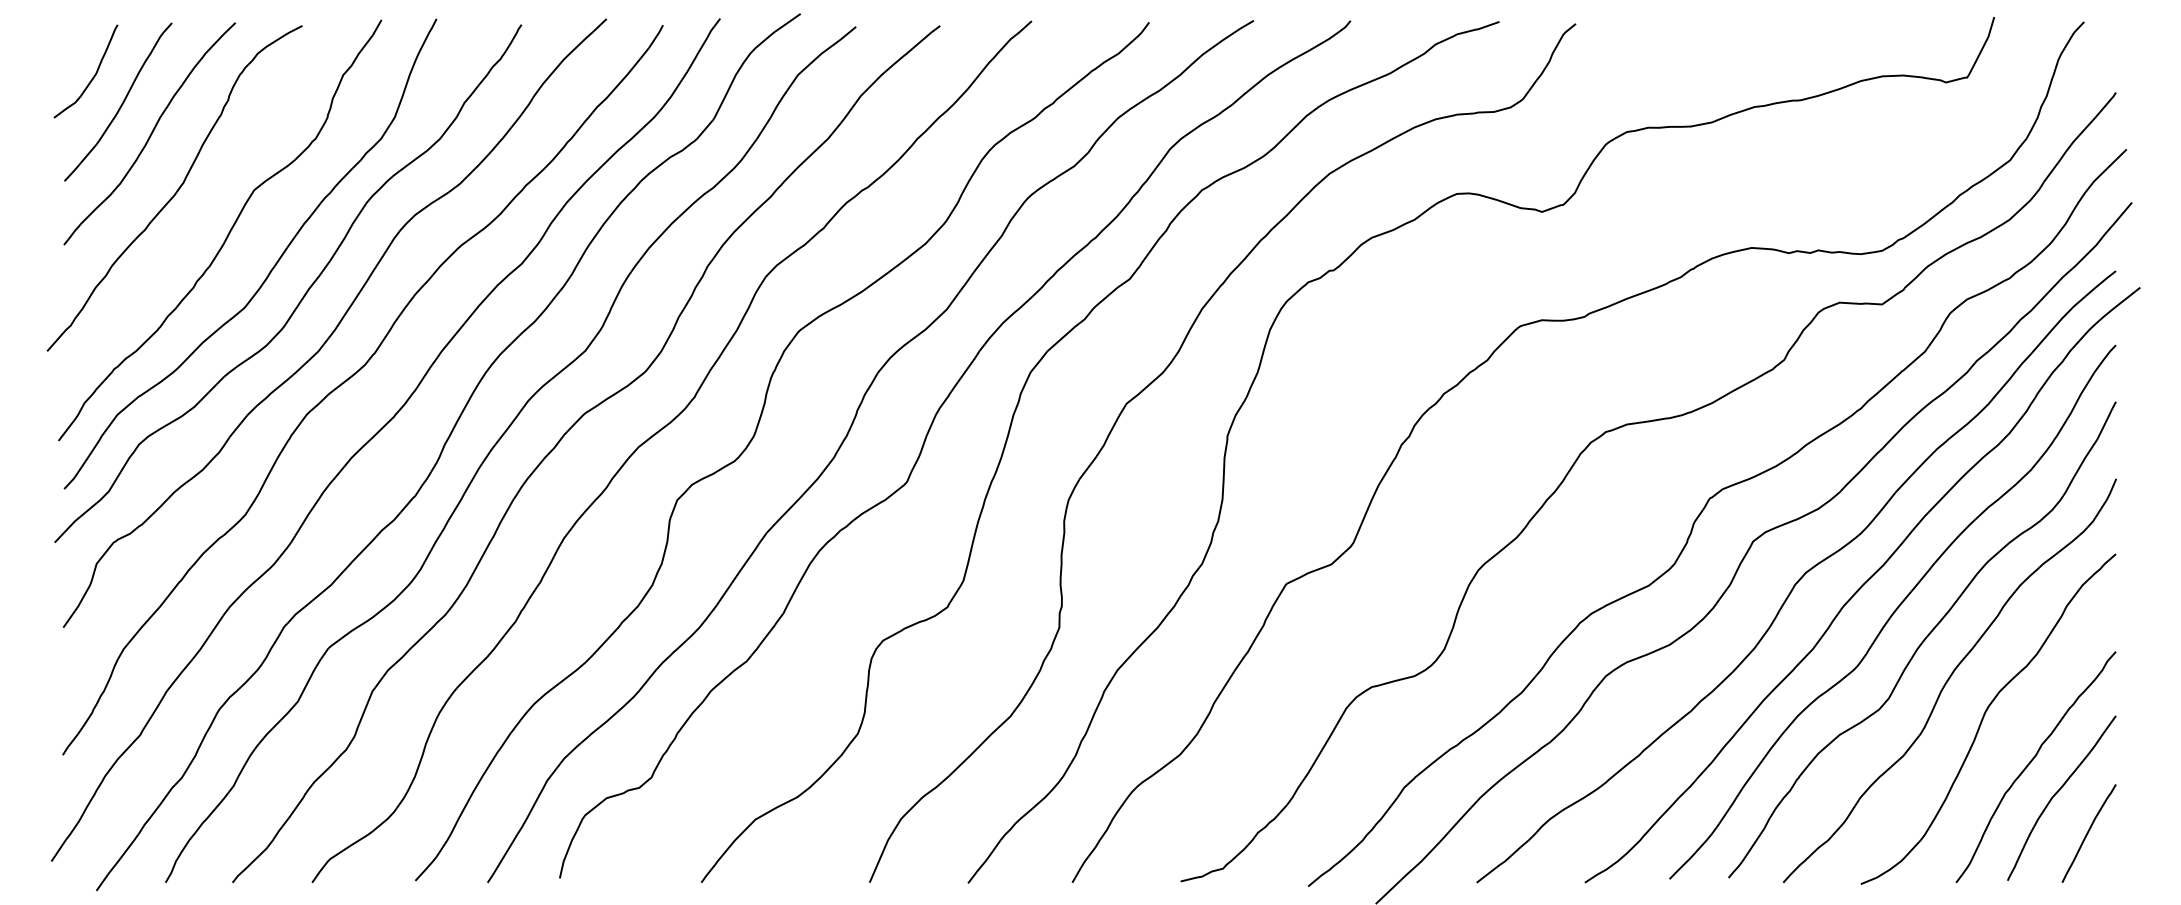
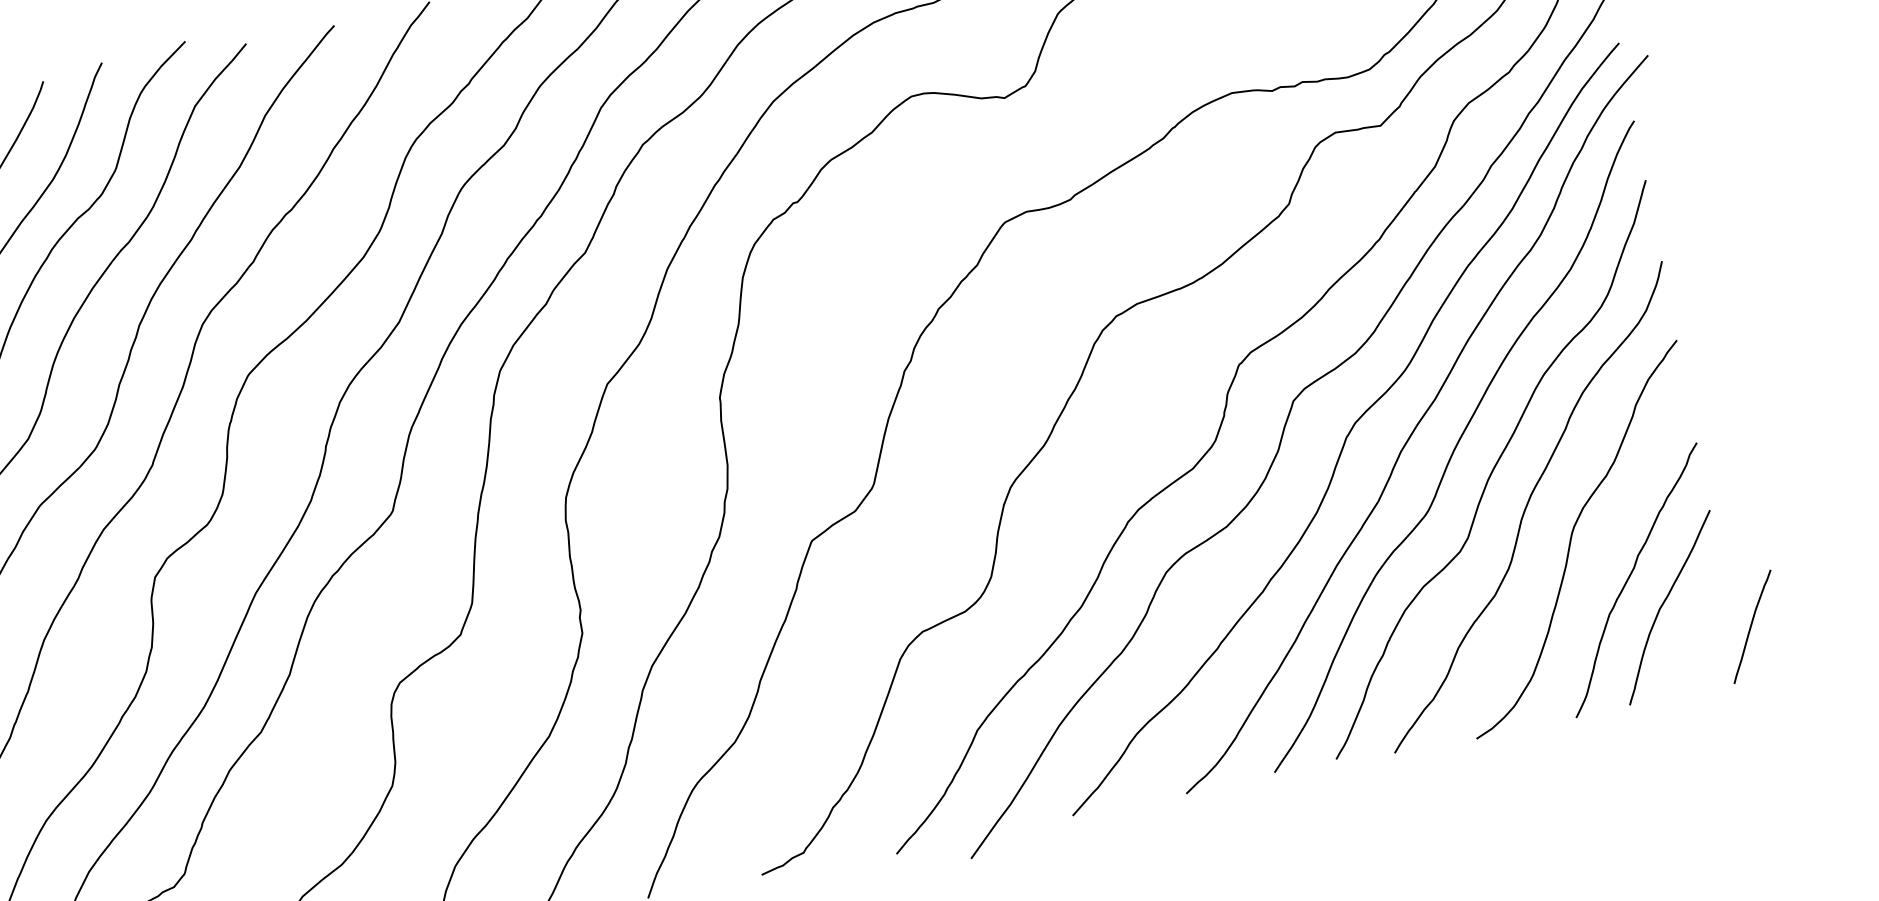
curve: (2088, 833) -> (1751, 626), moved

